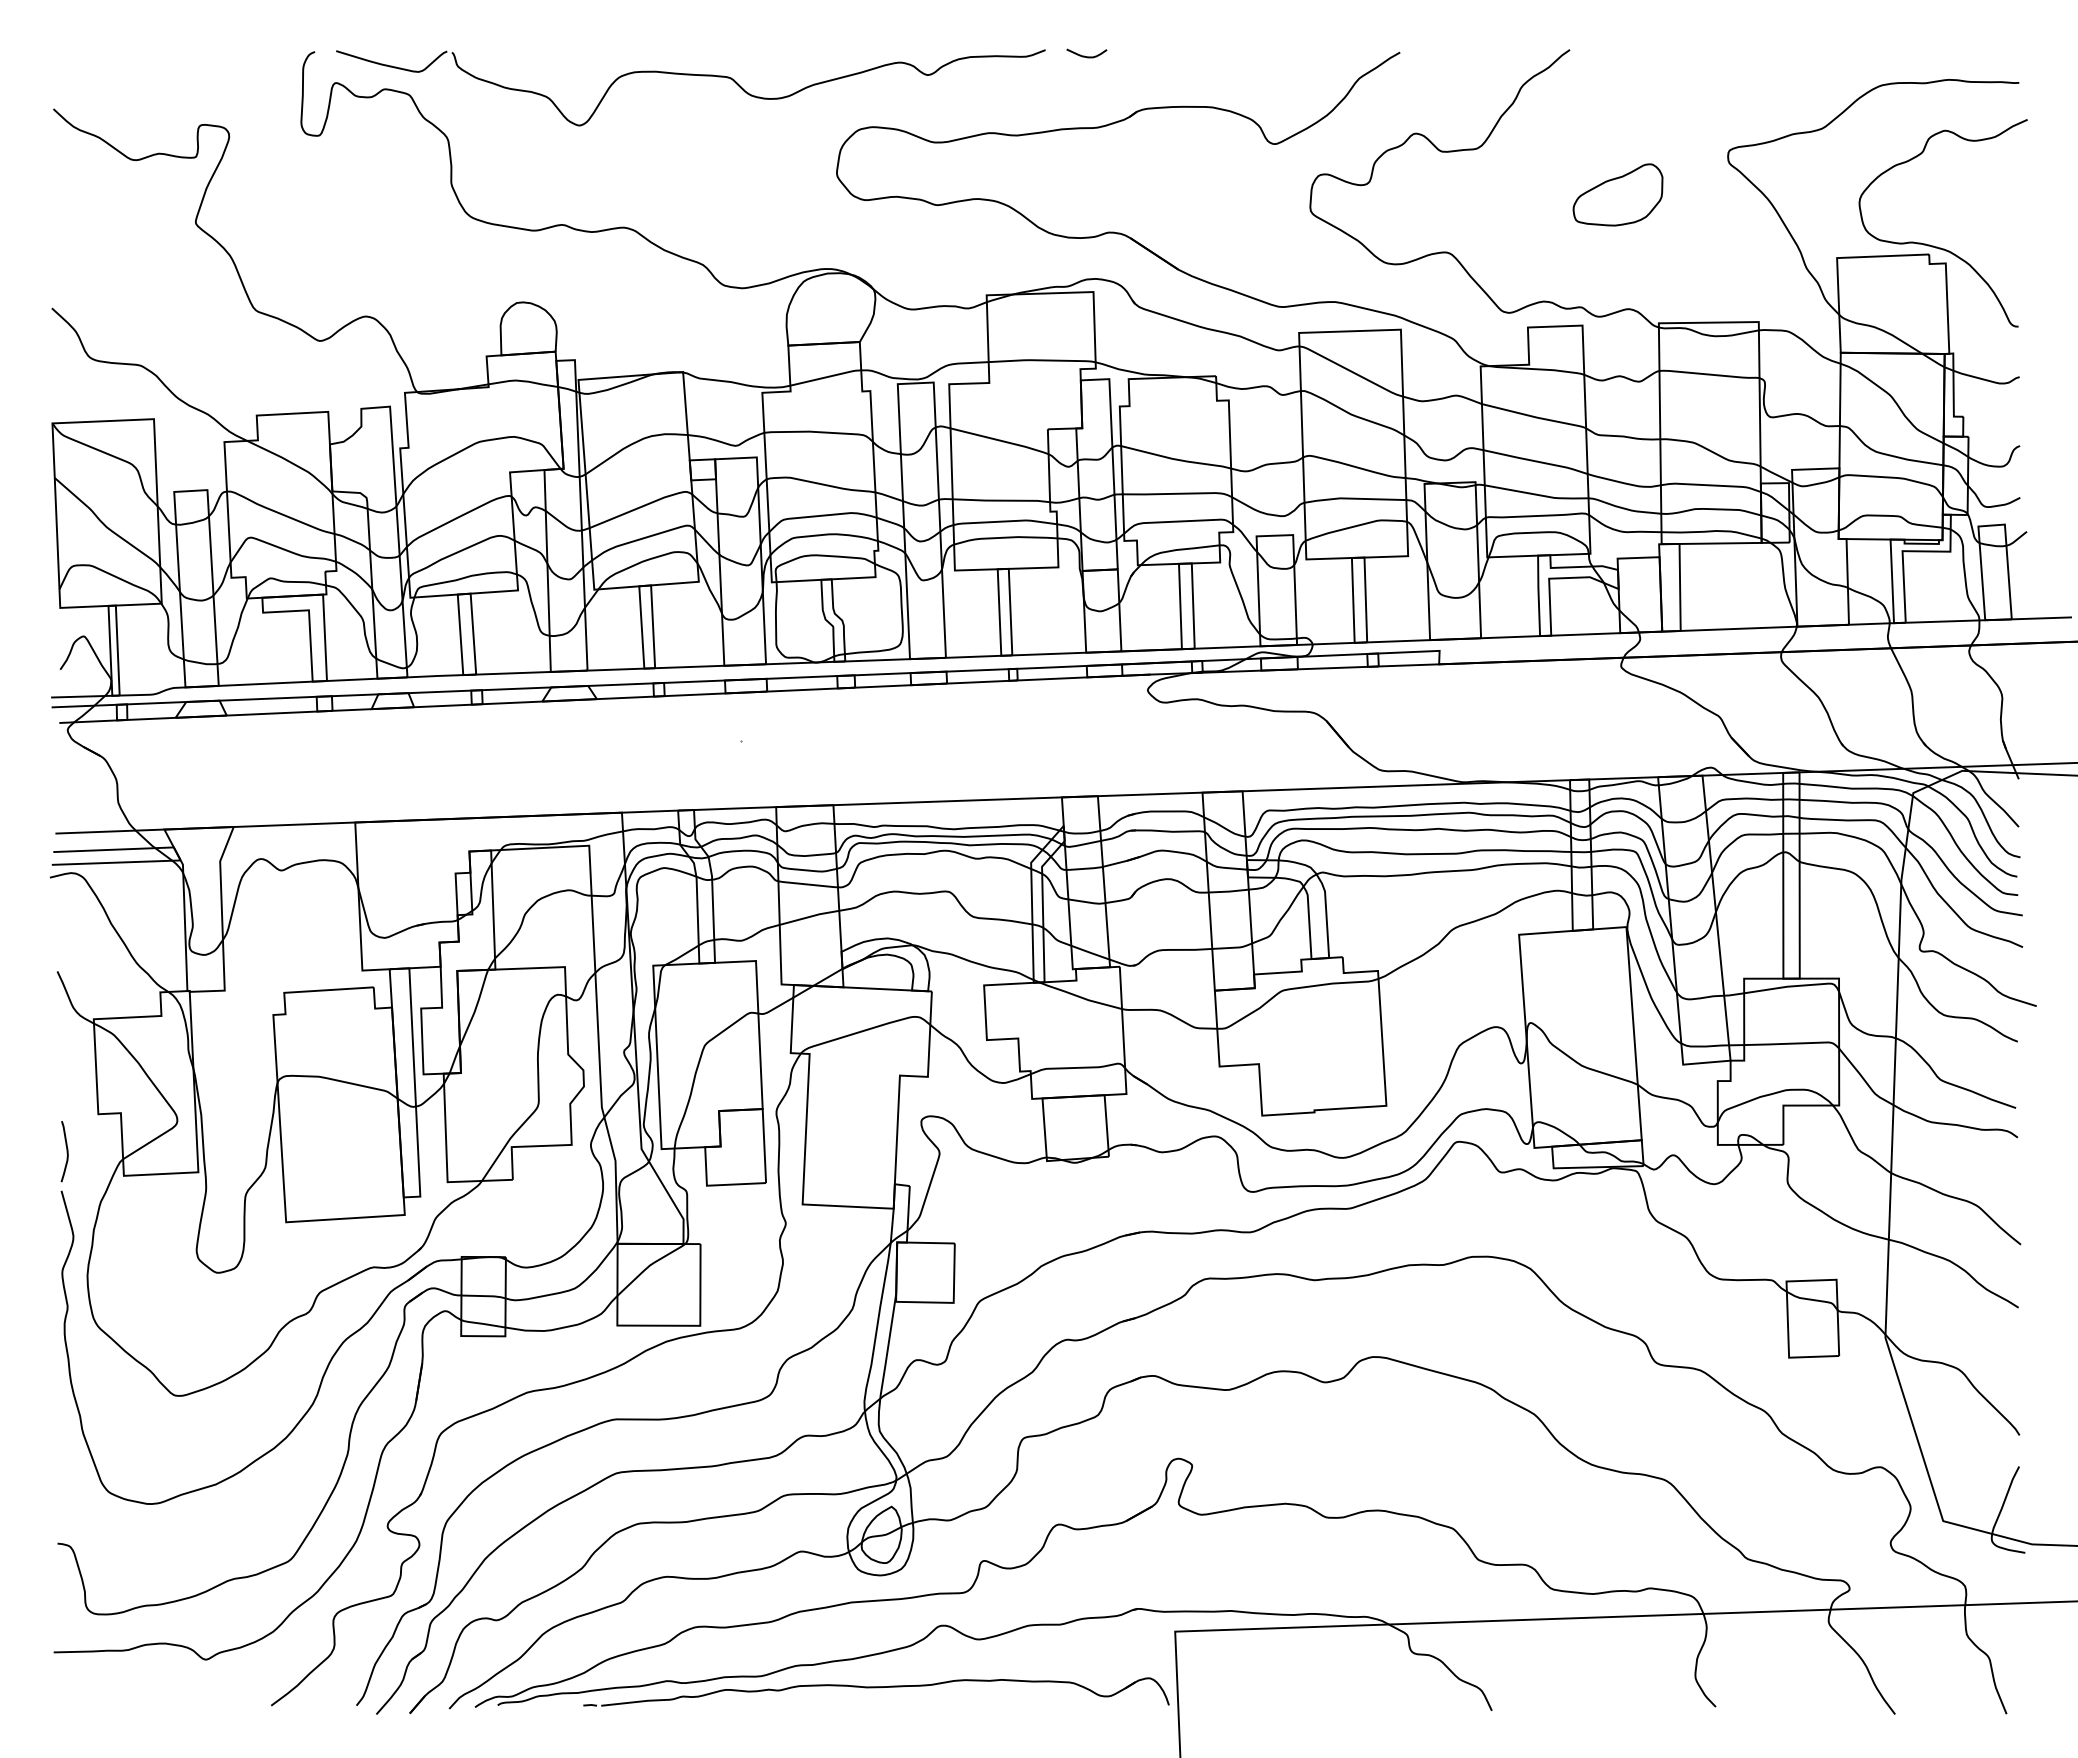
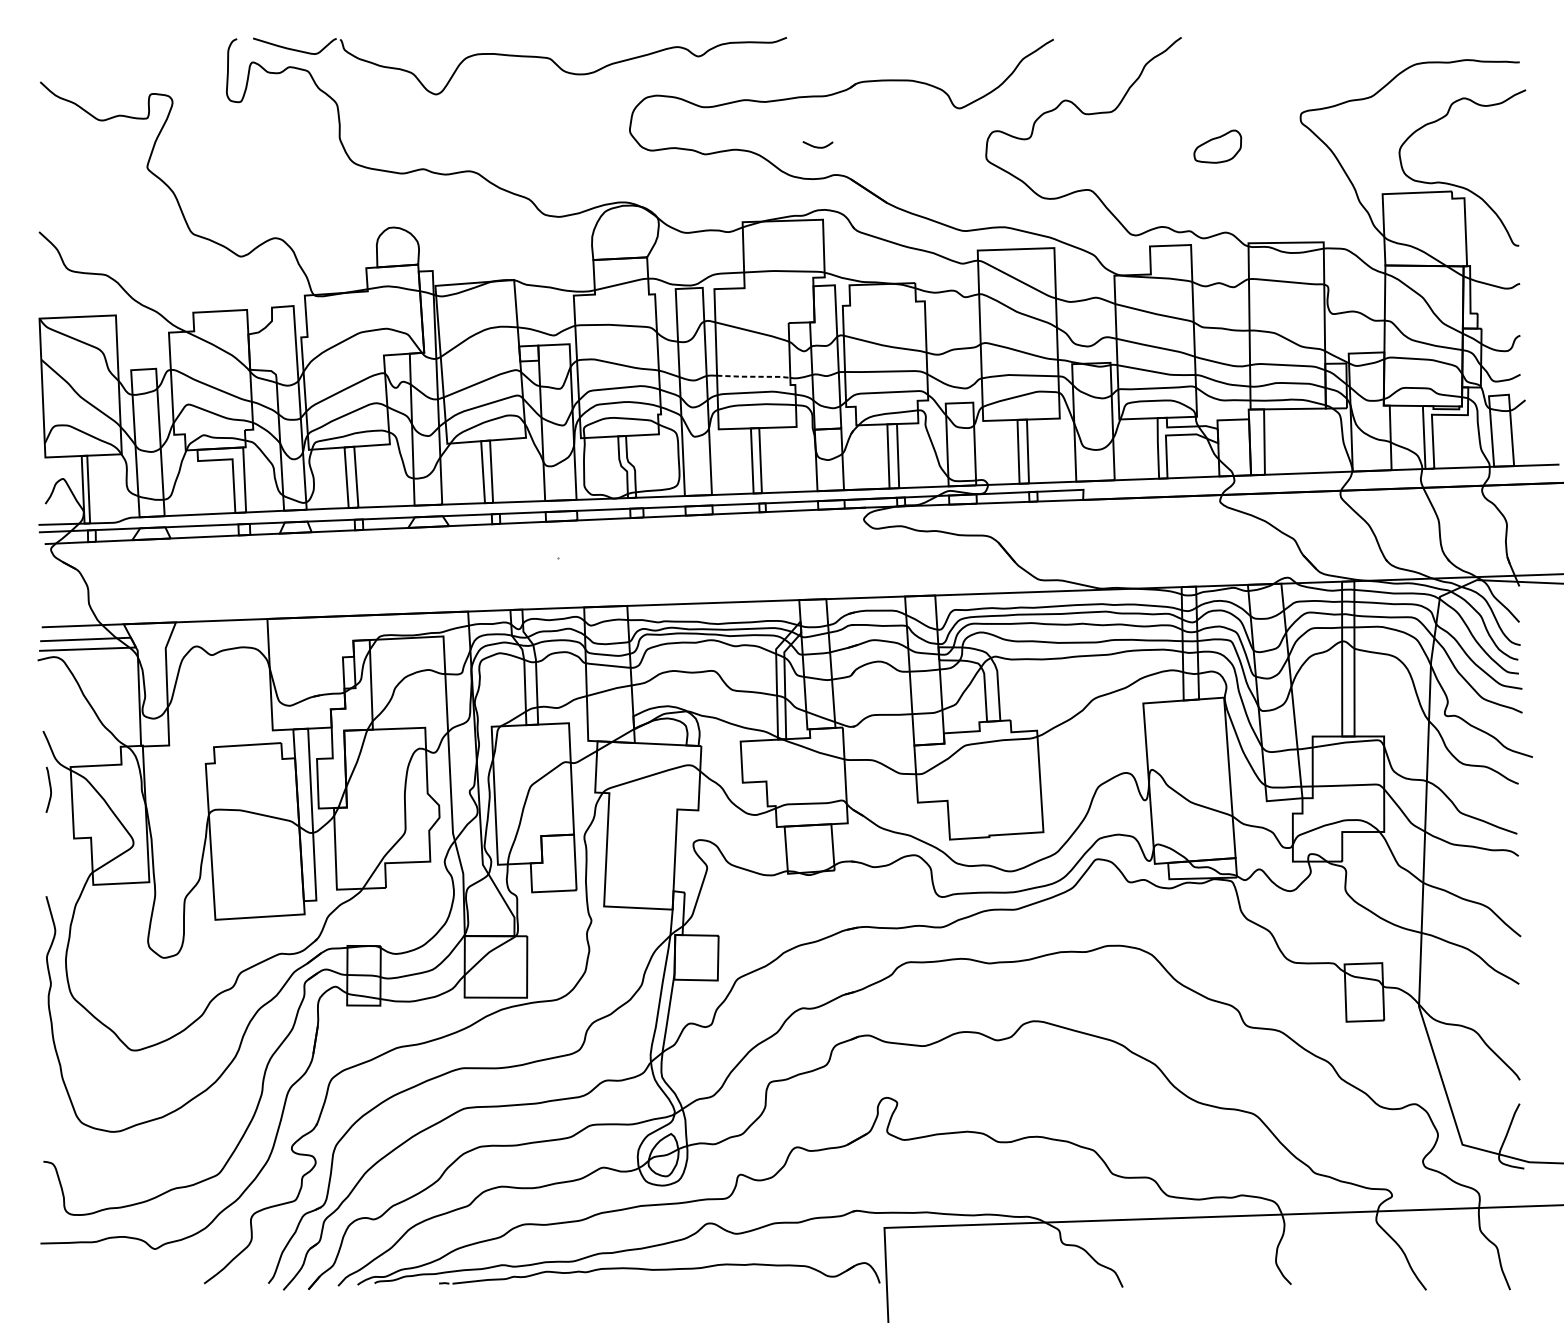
curve: (1084, 55) -> (816, 146), moved
part: (1617, 194) -> (1217, 146), size x0.7
line: (1002, 500) -> (754, 376), solid -> dashed
curve: (66, 1151) -> (50, 789), moved

